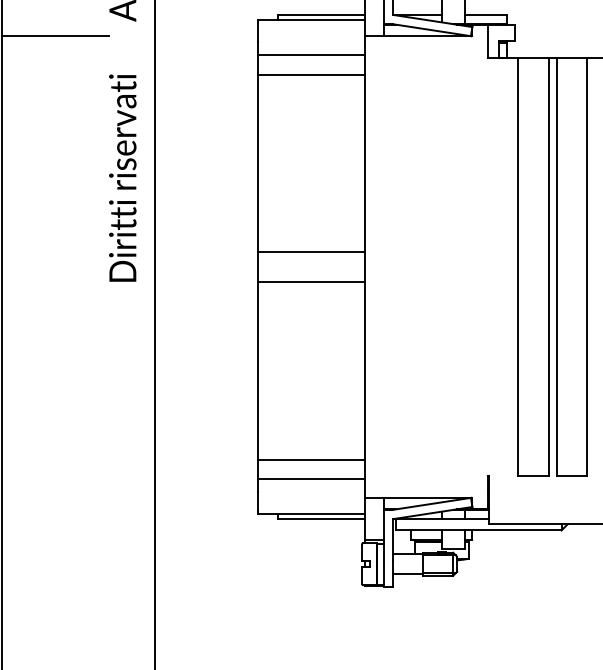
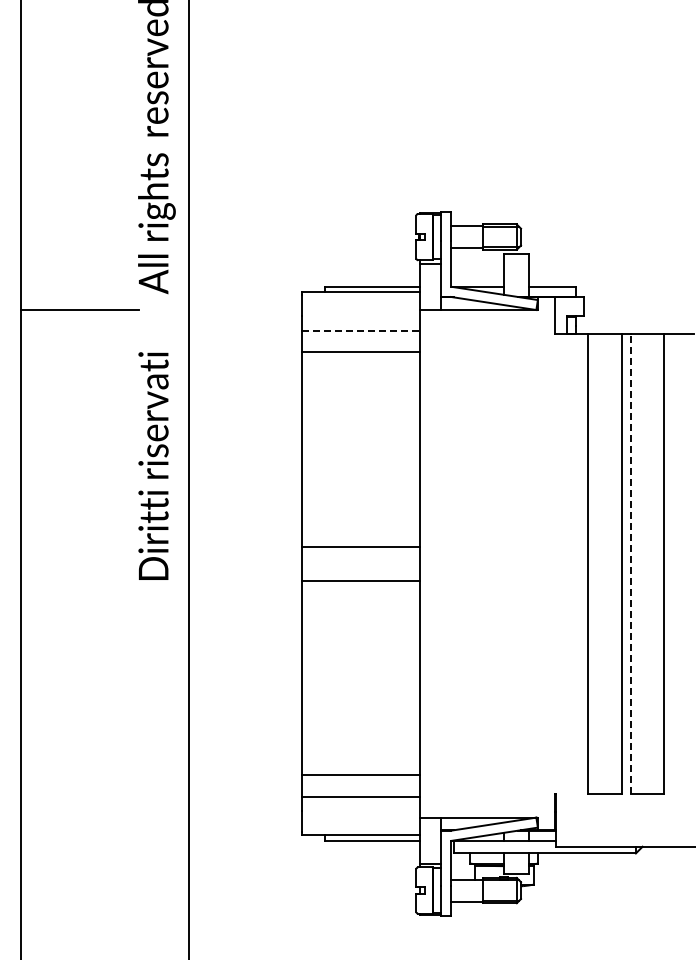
line: (311, 55) -> (361, 331), solid -> dashed
line: (556, 266) -> (630, 563), solid -> dashed

